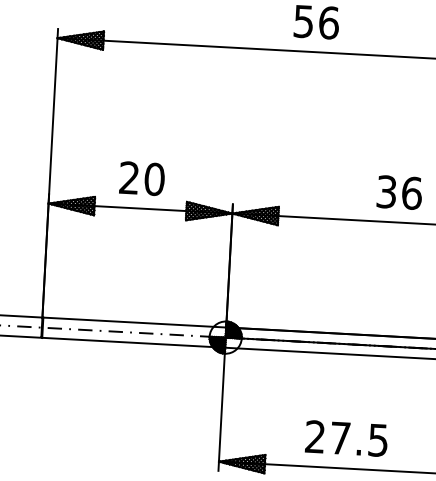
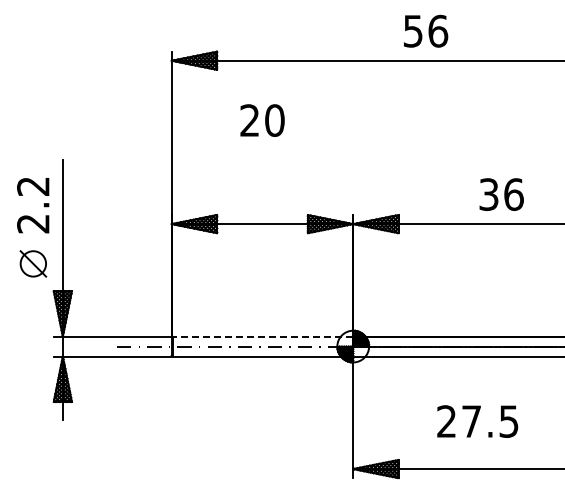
text: (142, 178) -> (262, 120), moved
text: (399, 192) -> (501, 194), moved
line: (134, 322) -> (262, 336), solid -> dashed
text: (346, 438) -> (477, 421), moved

